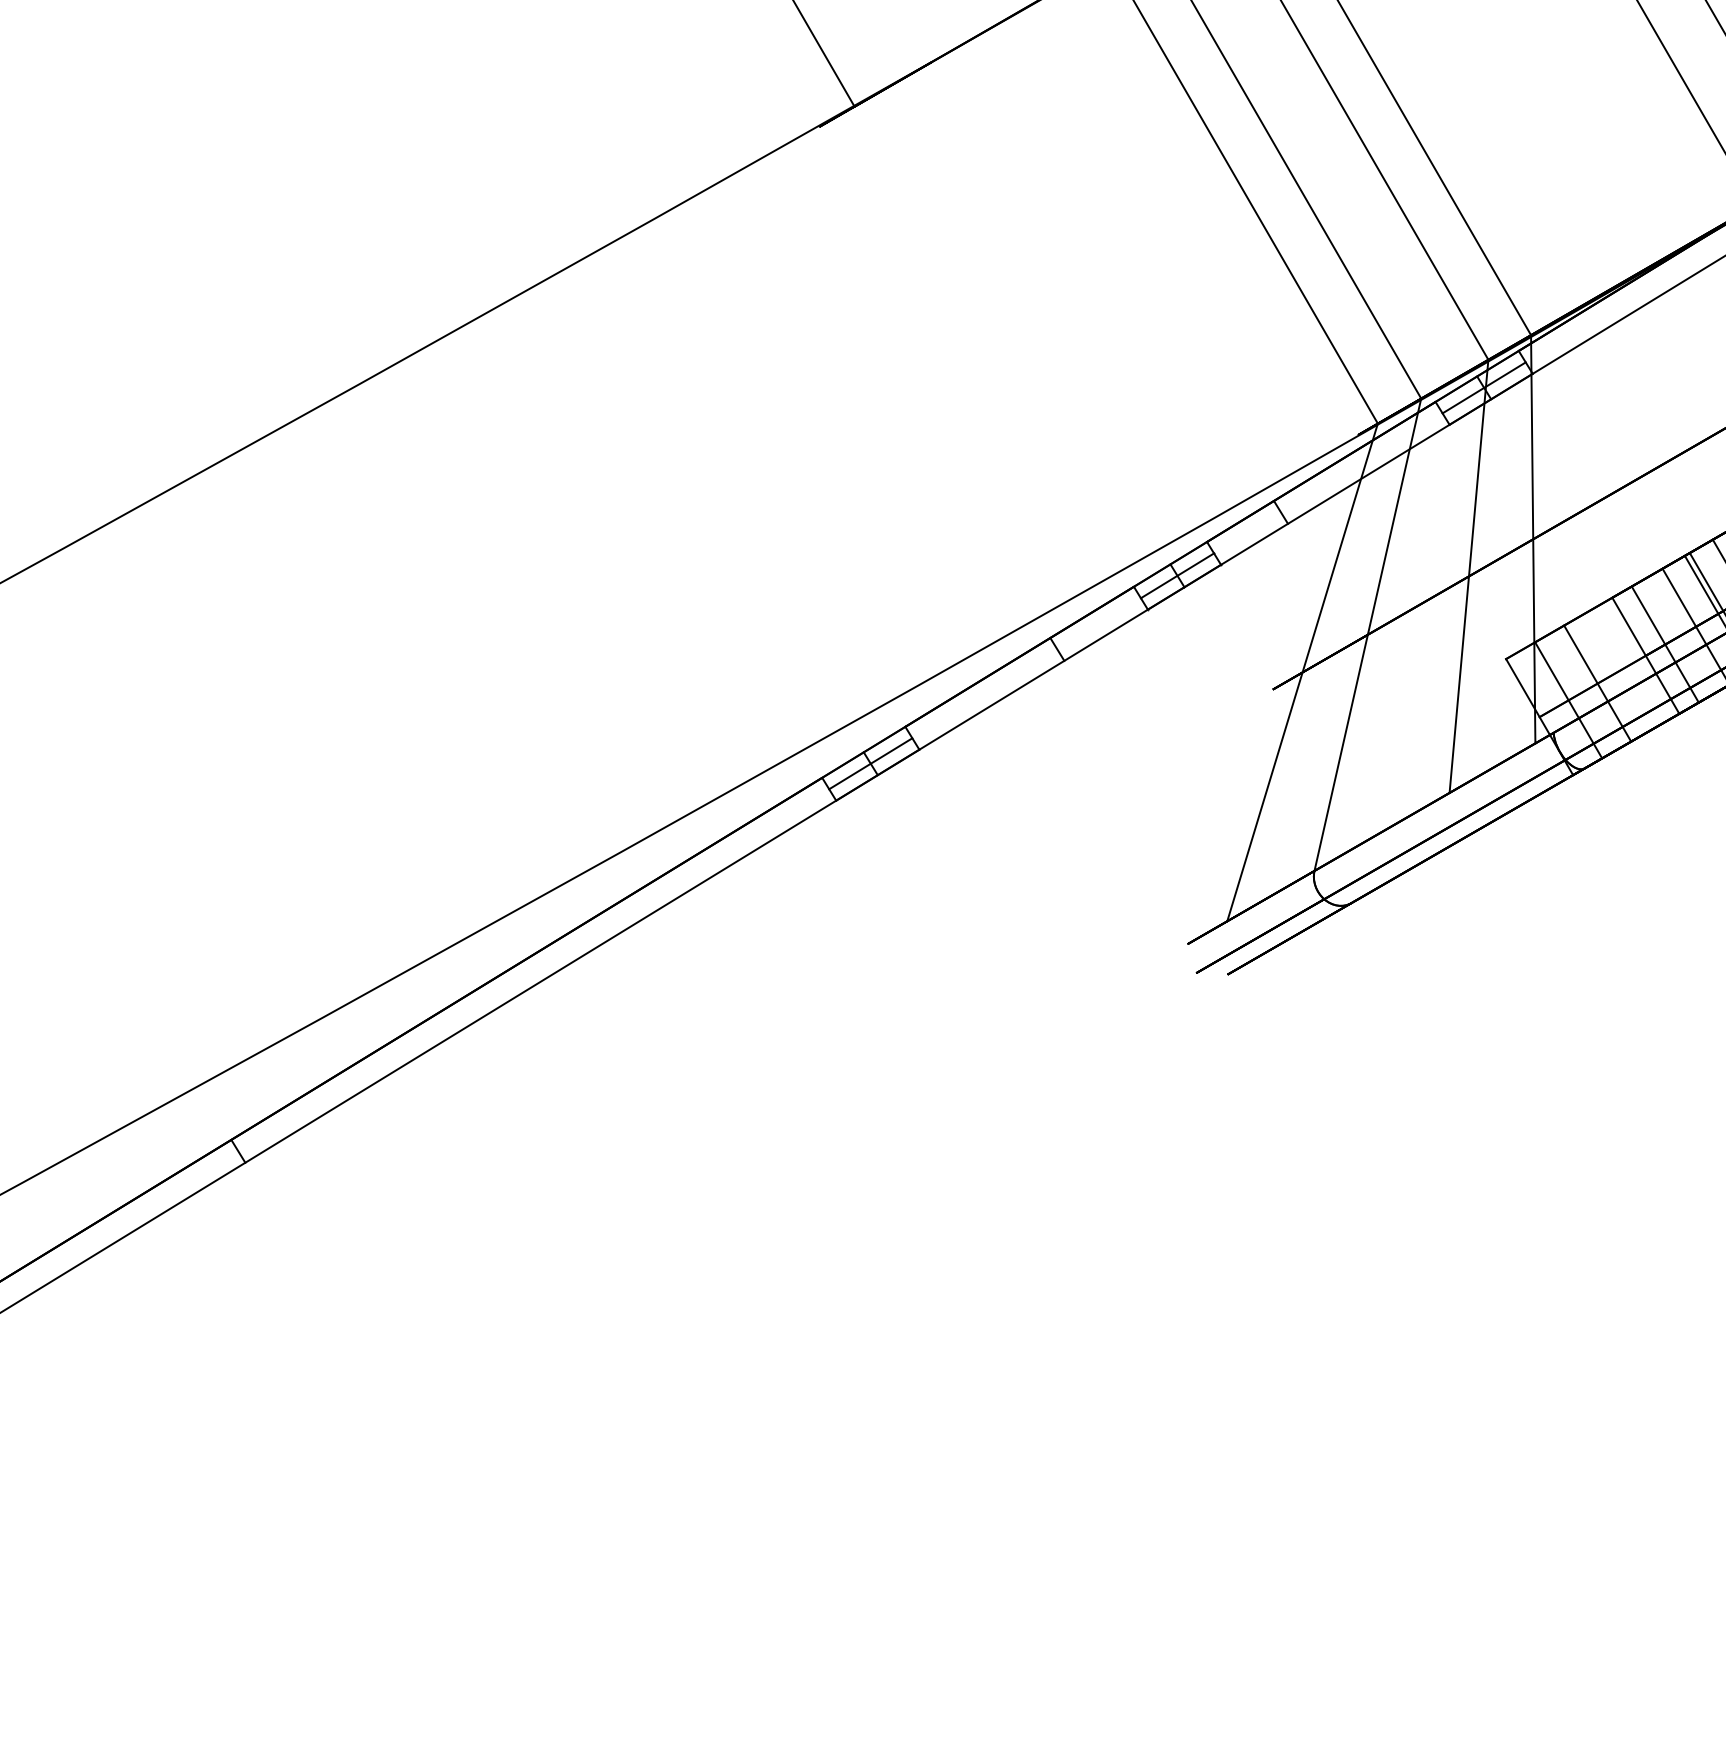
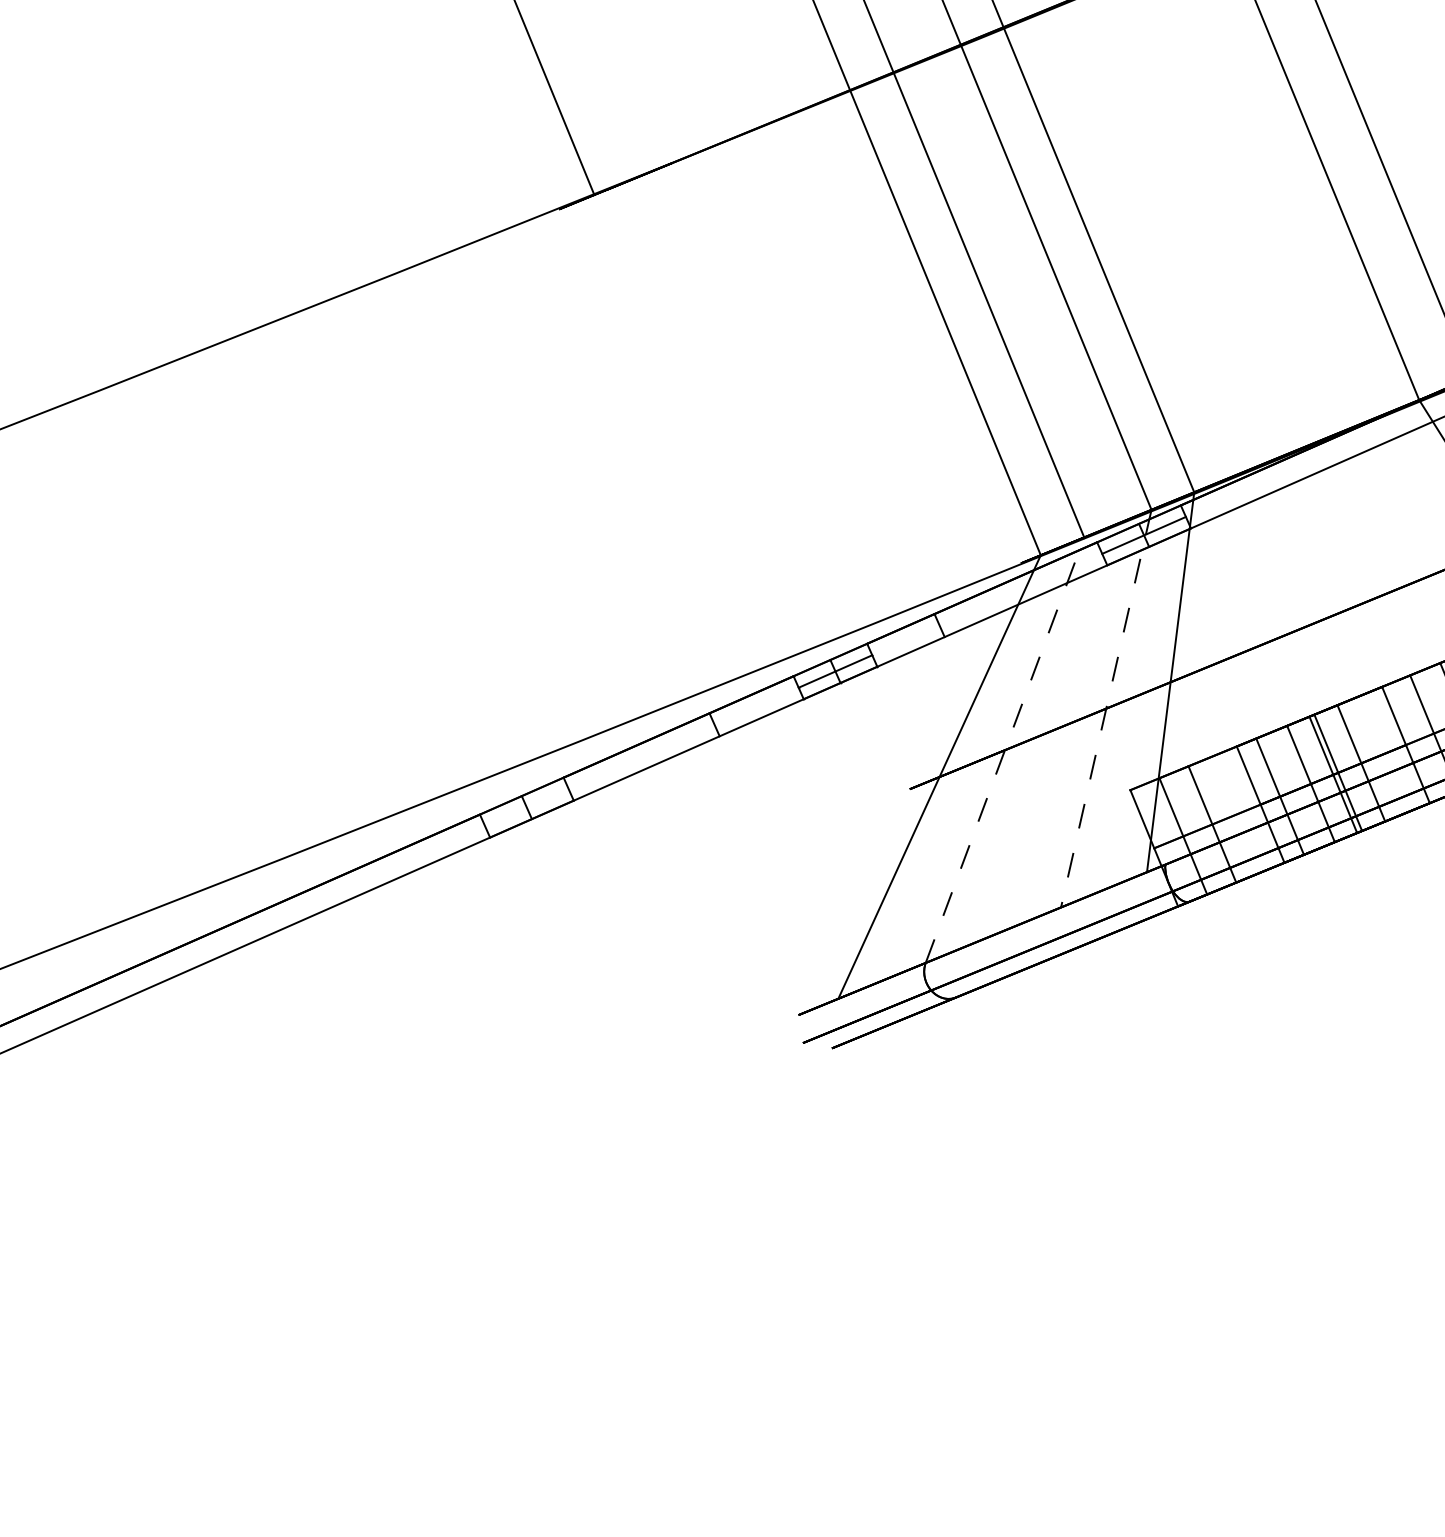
line: (1468, 576) -> (1105, 708), solid -> dashed
line: (1367, 634) -> (1004, 749), solid -> dashed
line: (870, 763) -> (526, 807), removed

